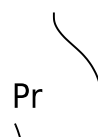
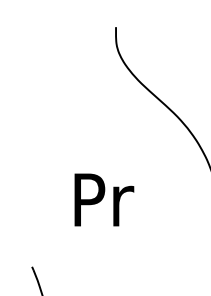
text: (28, 95) -> (104, 199), moved

